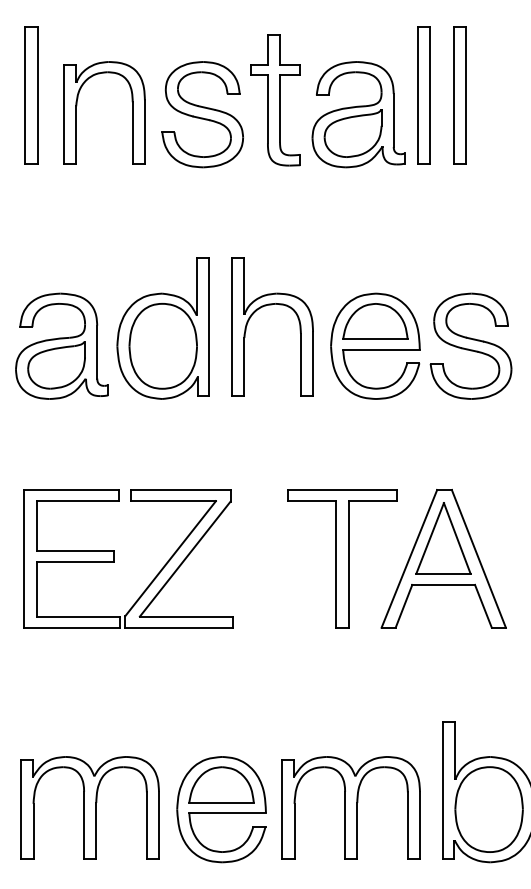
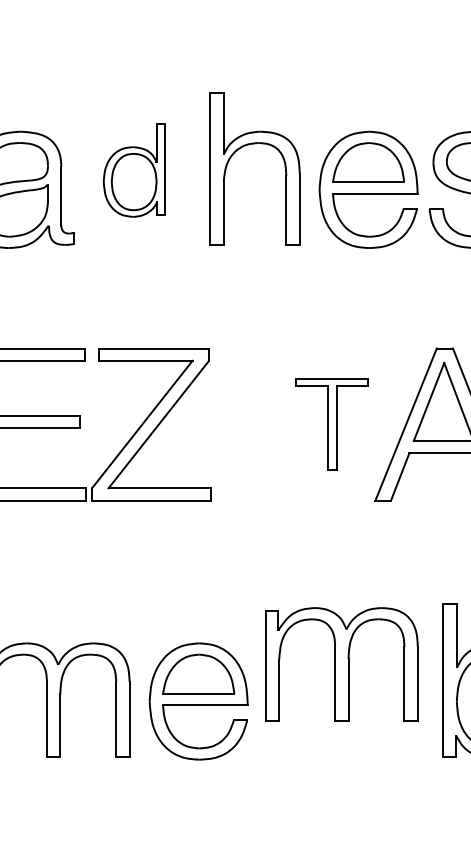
part: (162, 328) -> (133, 170), size x0.6
part: (342, 558) -> (332, 424), size x0.6
part: (350, 807) -> (341, 663), moved

